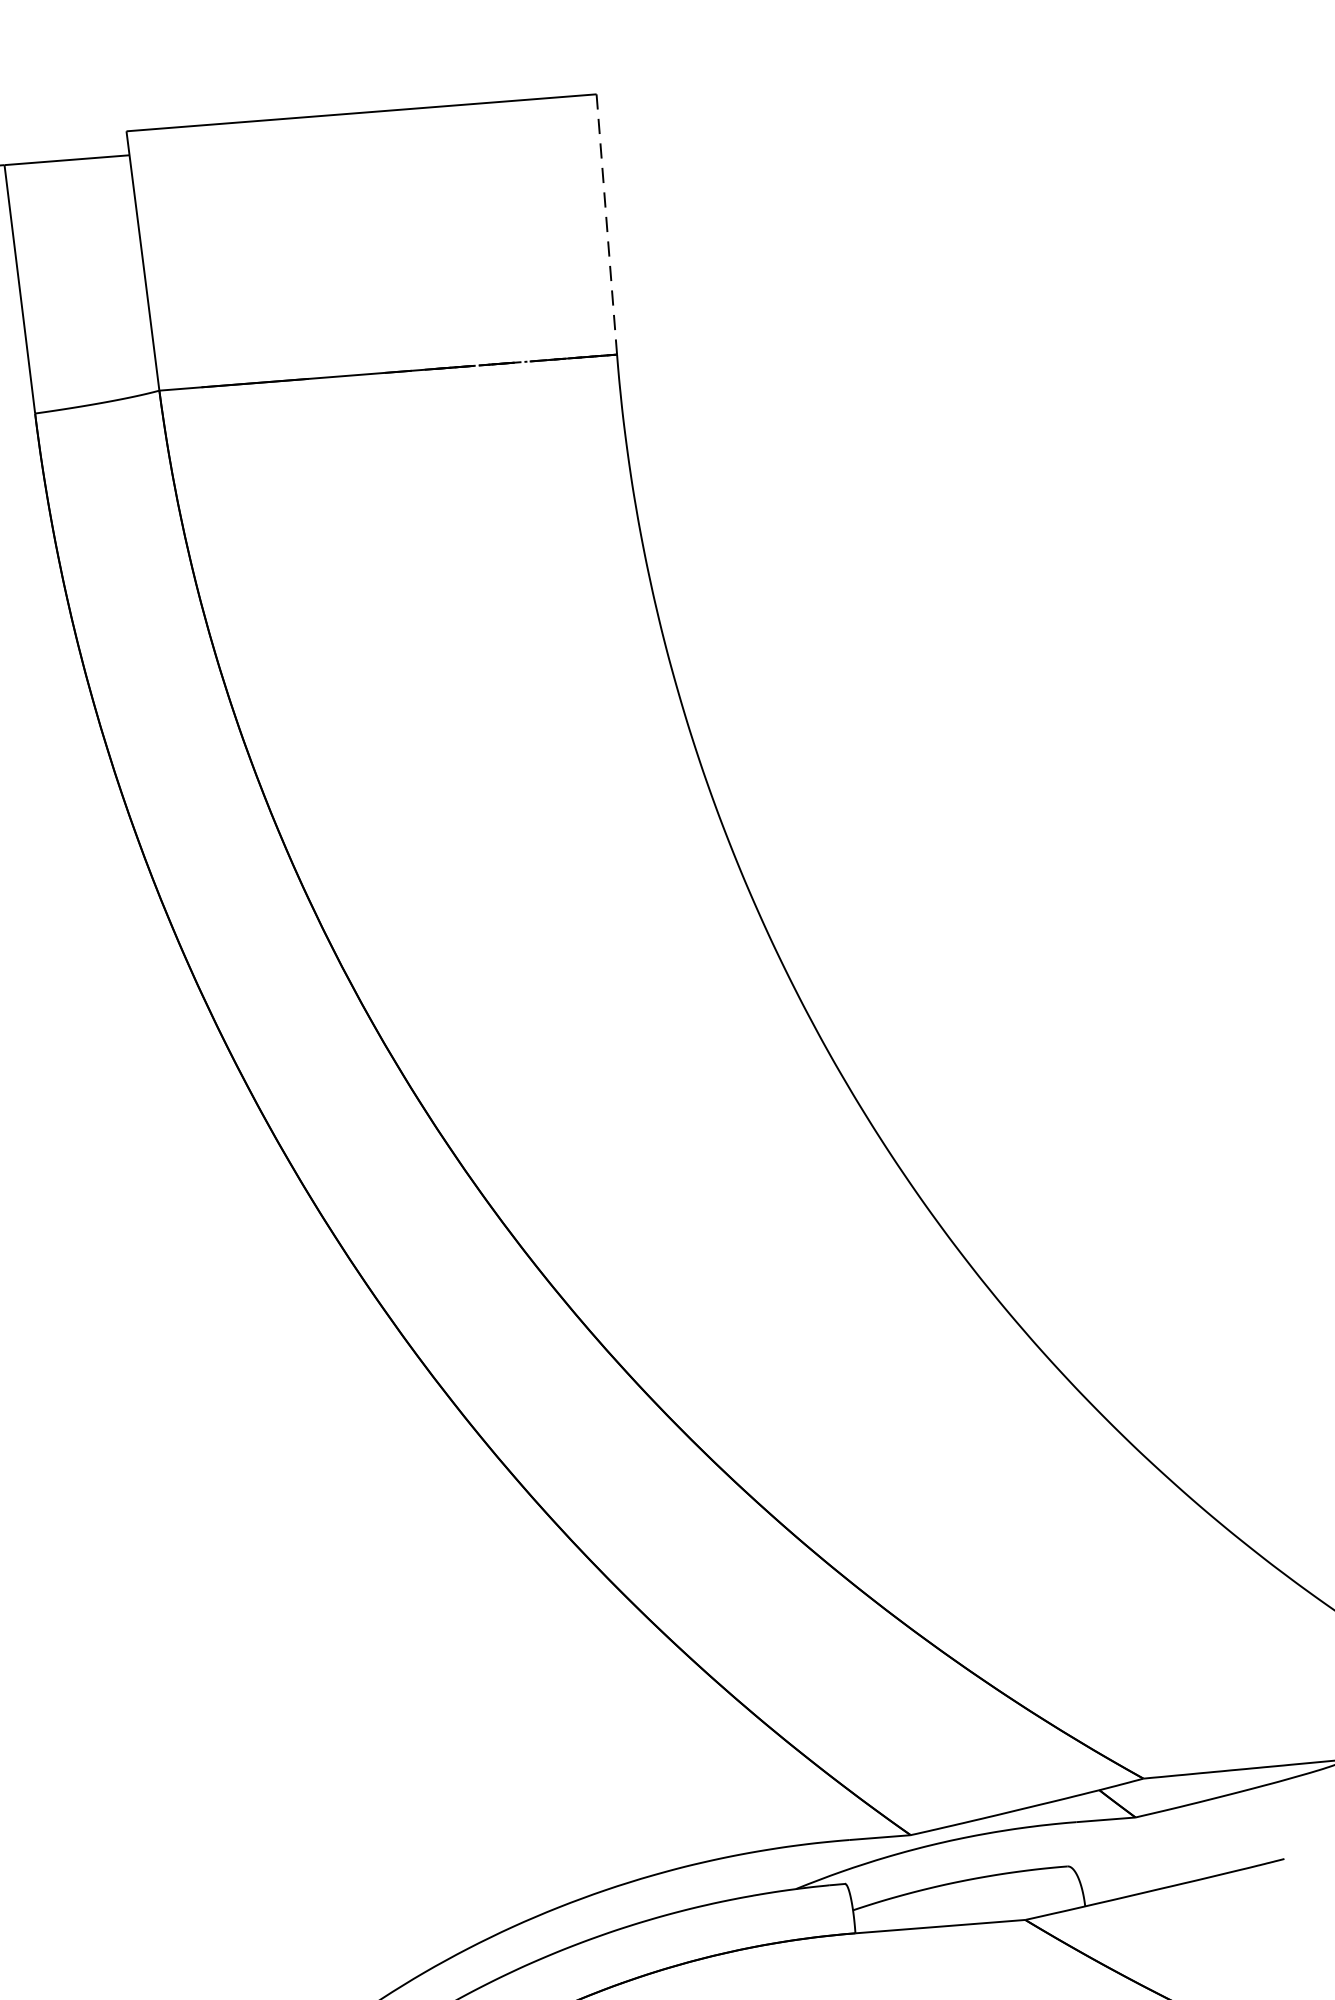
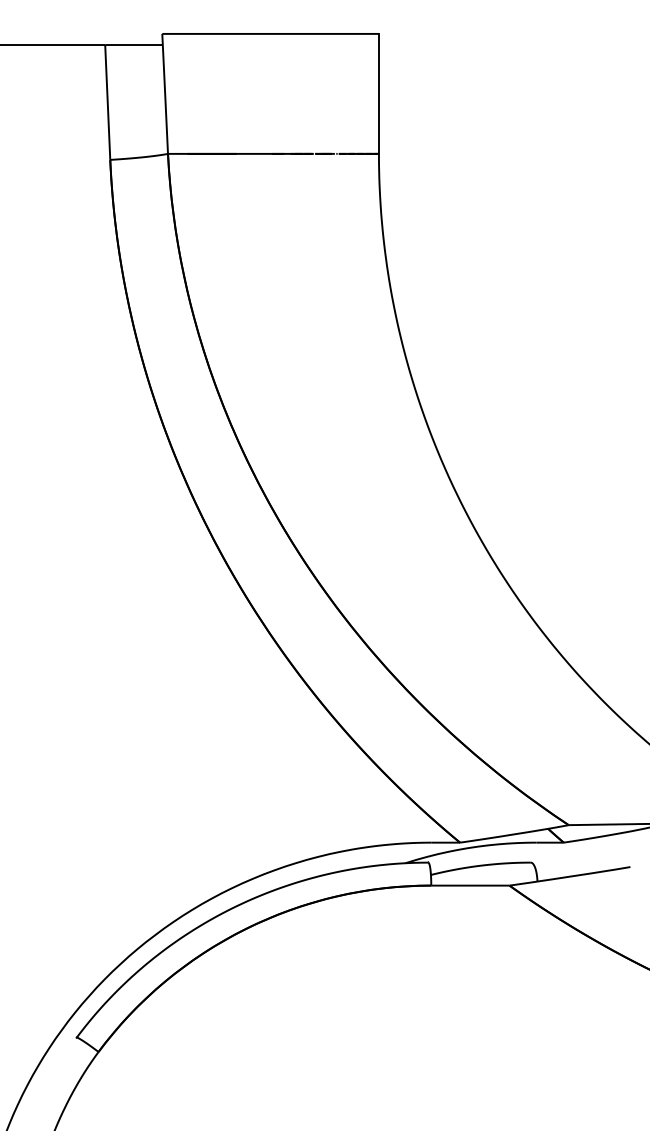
line: (605, 223) -> (378, 93), dashed -> solid

